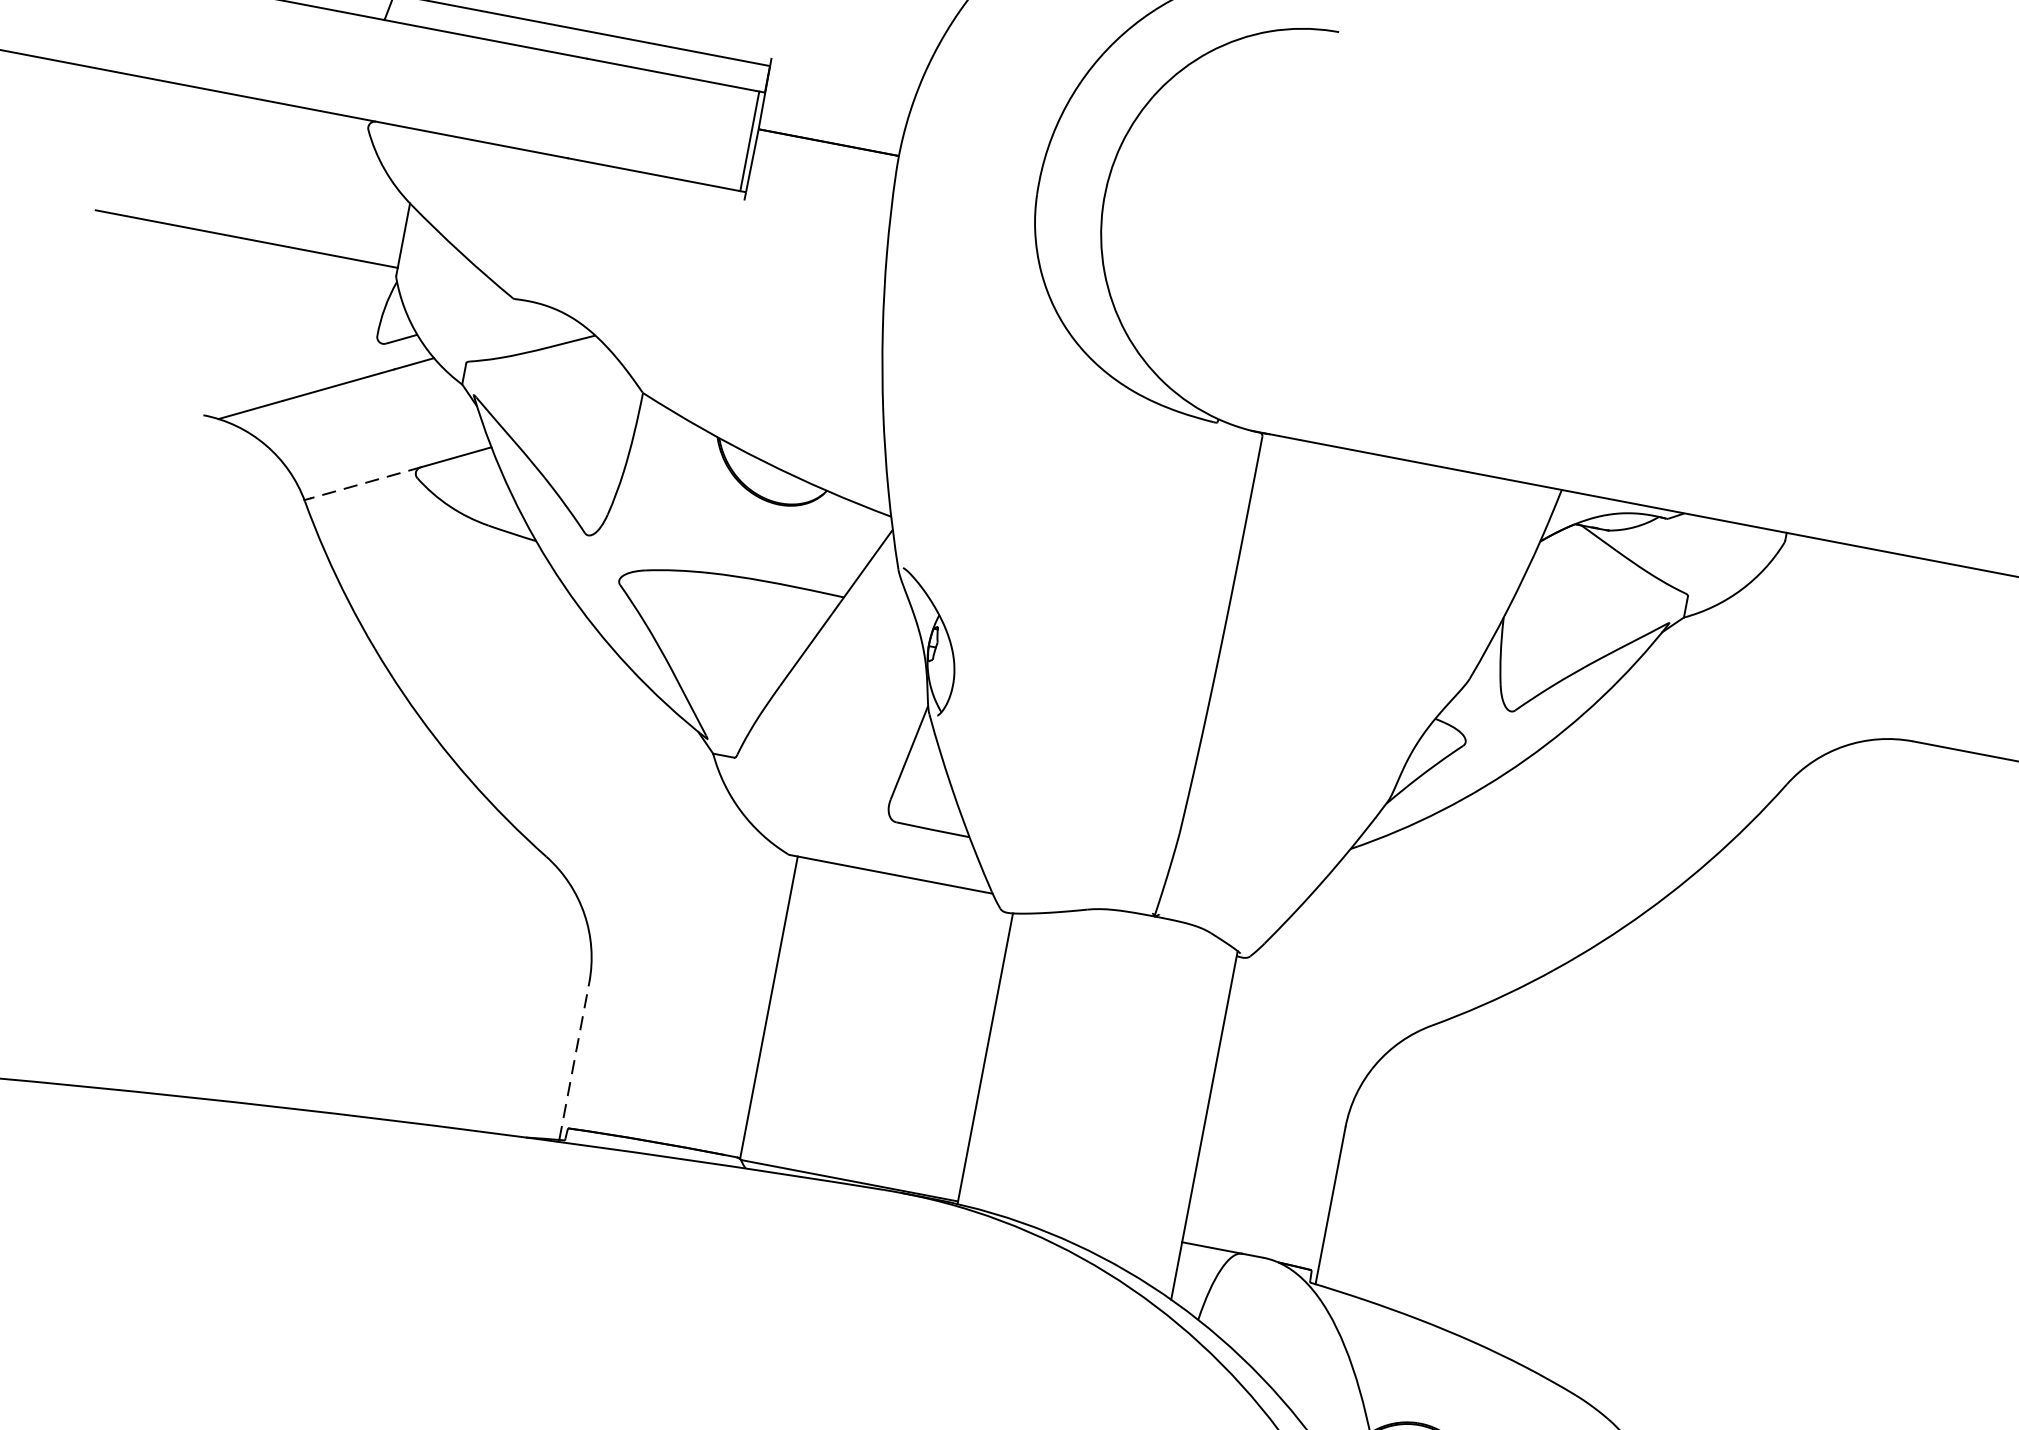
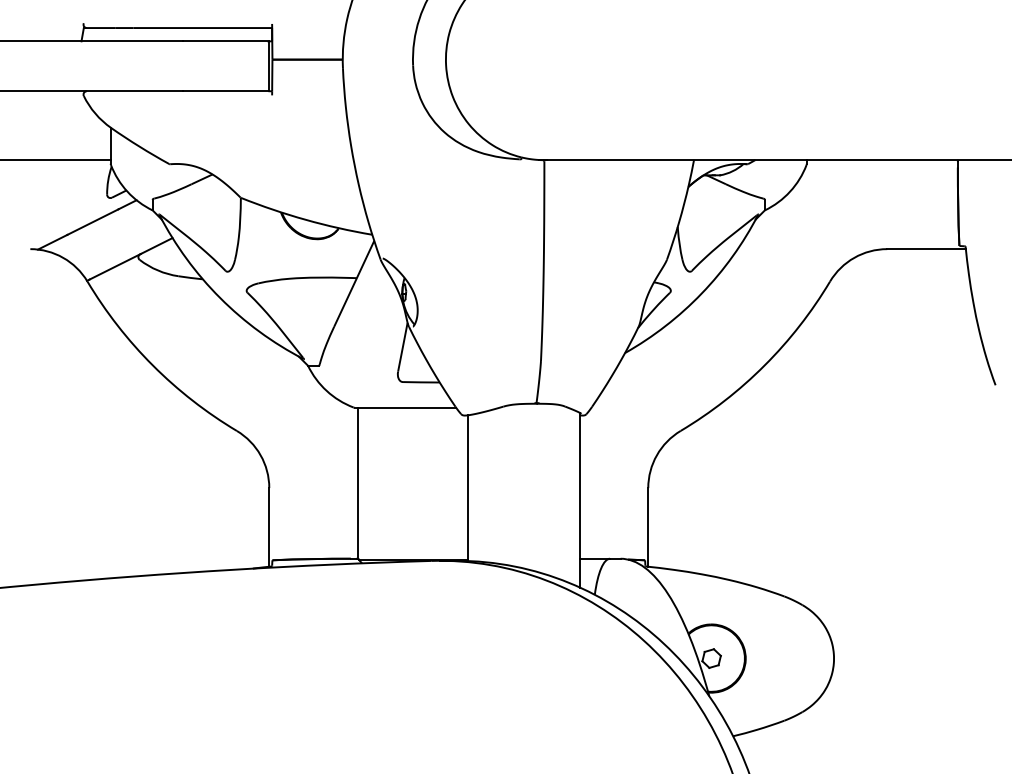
line: (366, 482) -> (115, 266), dashed -> solid
line: (575, 1059) -> (269, 526), dashed -> solid

